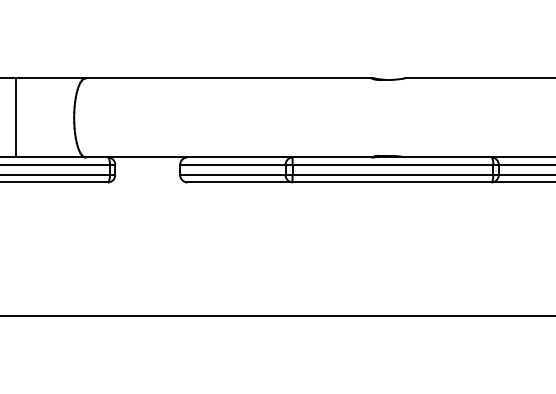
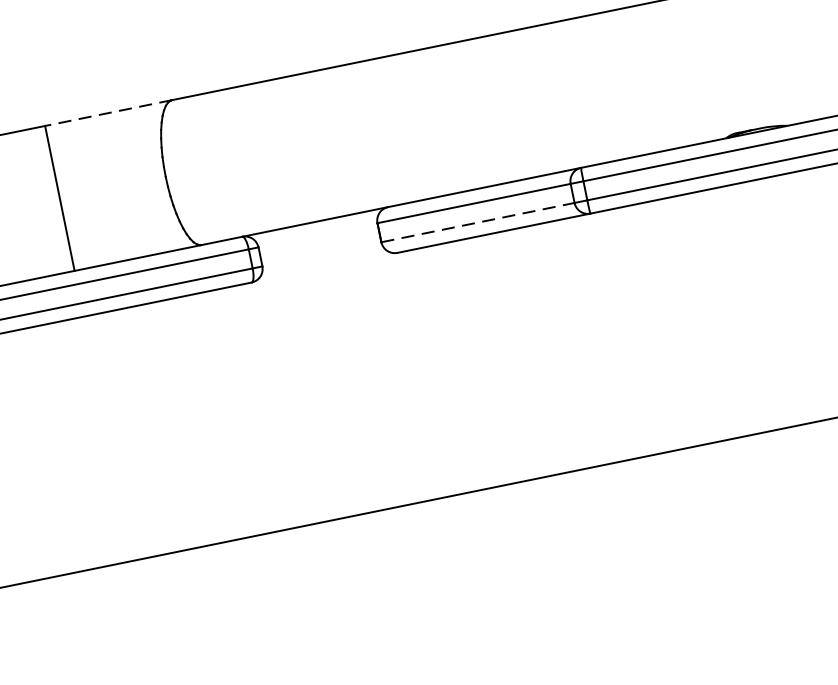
line: (51, 78) -> (109, 113), solid -> dashed
line: (232, 175) -> (477, 223), solid -> dashed

